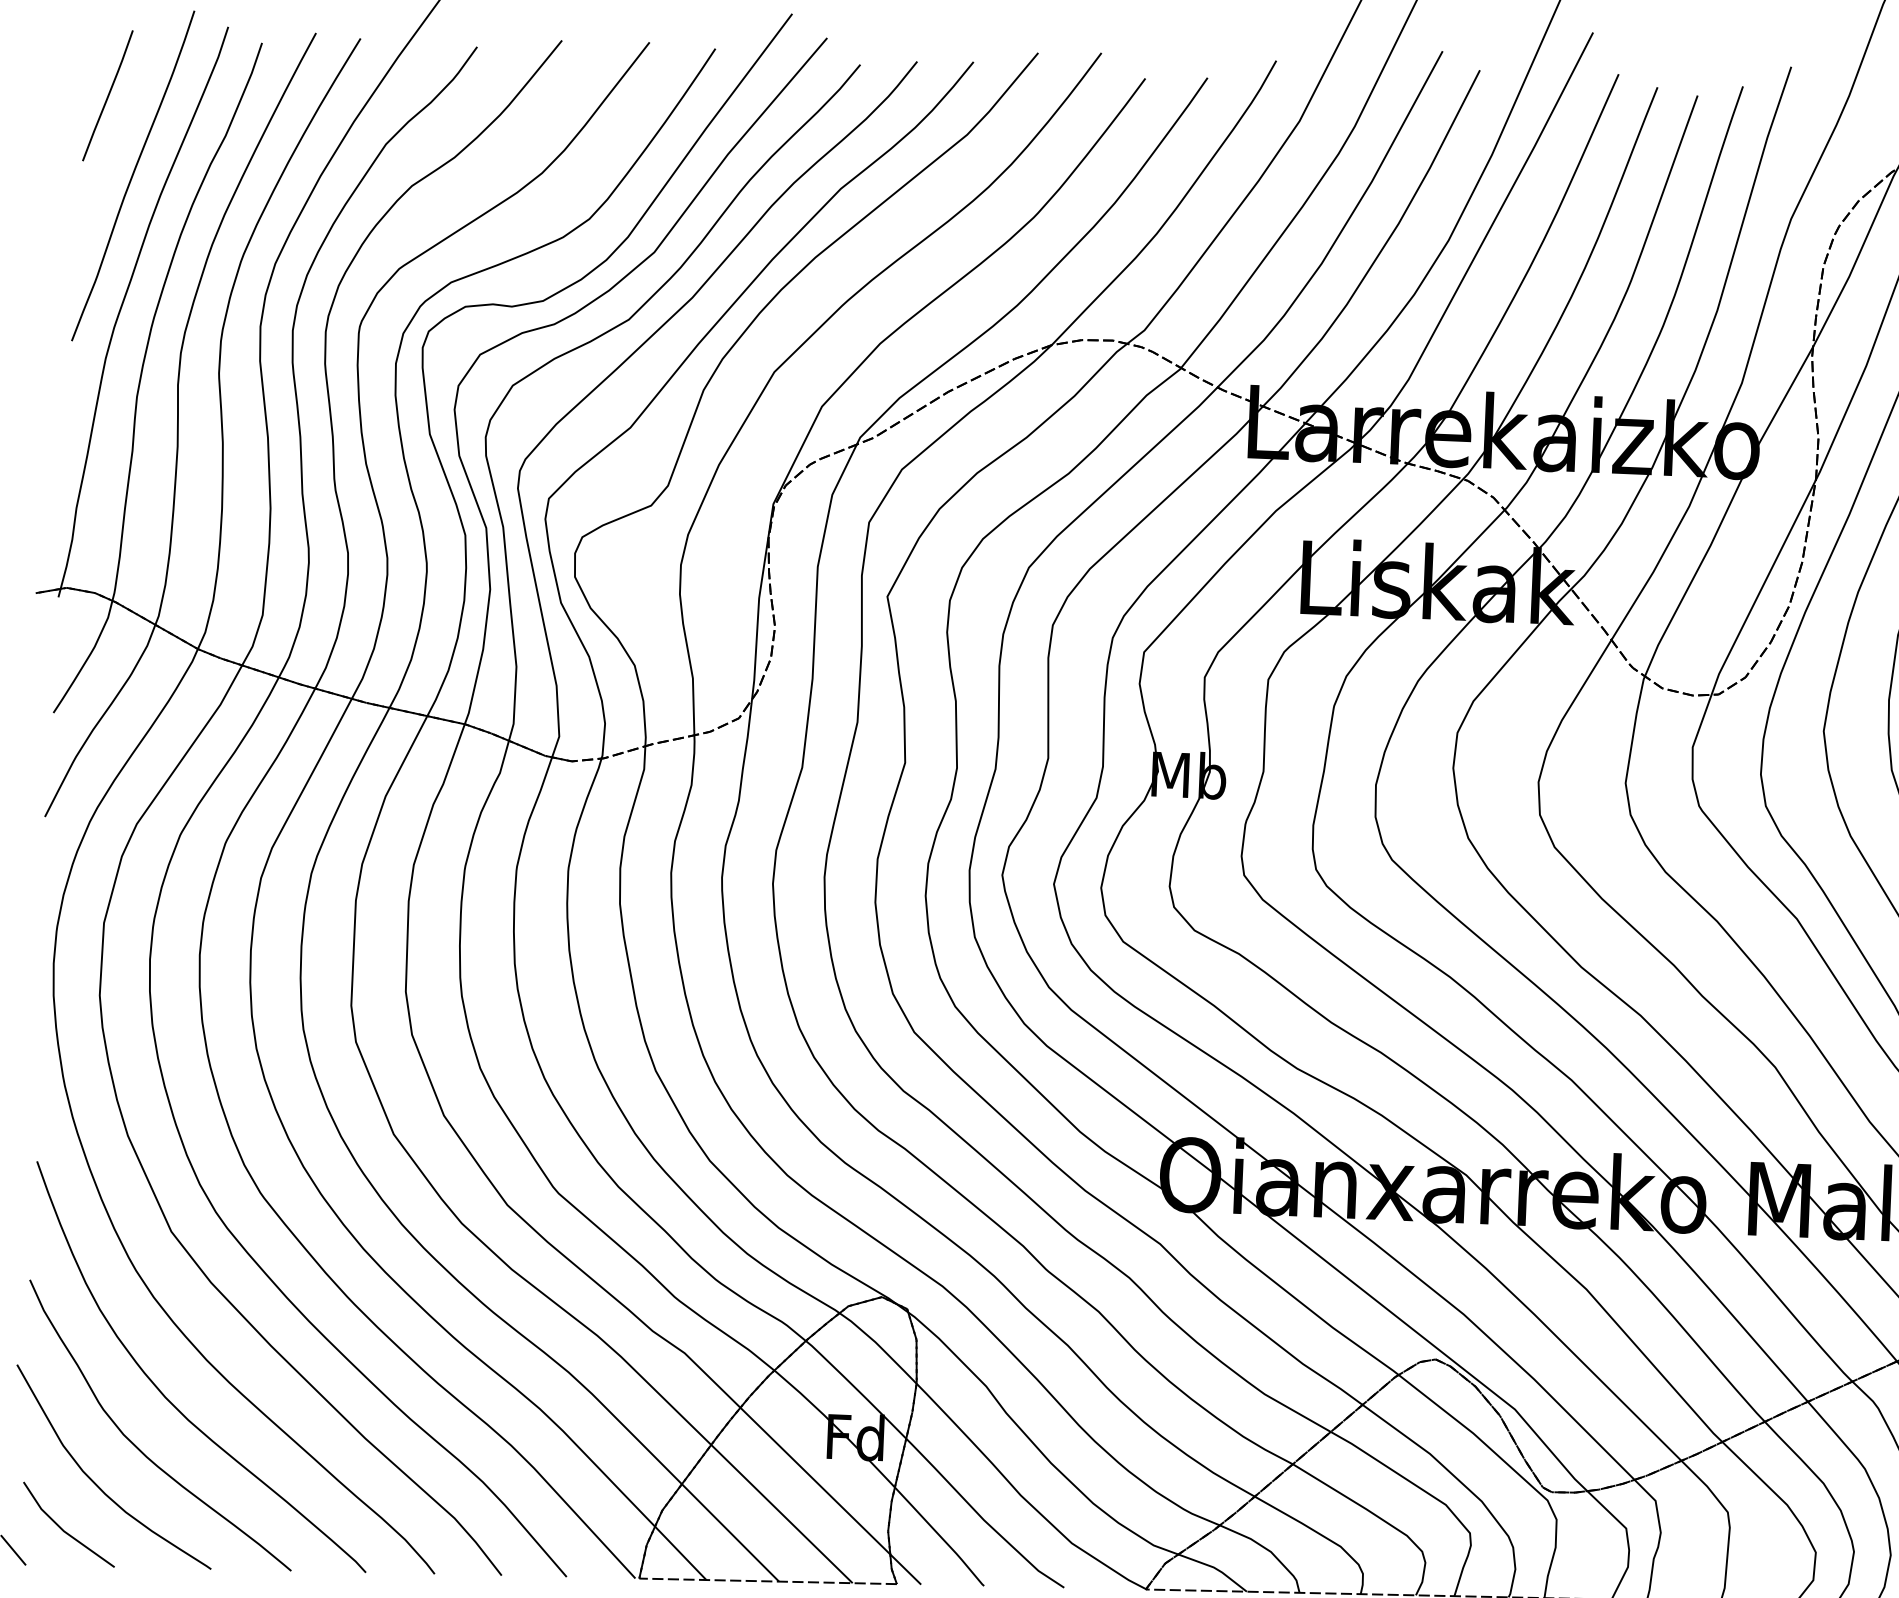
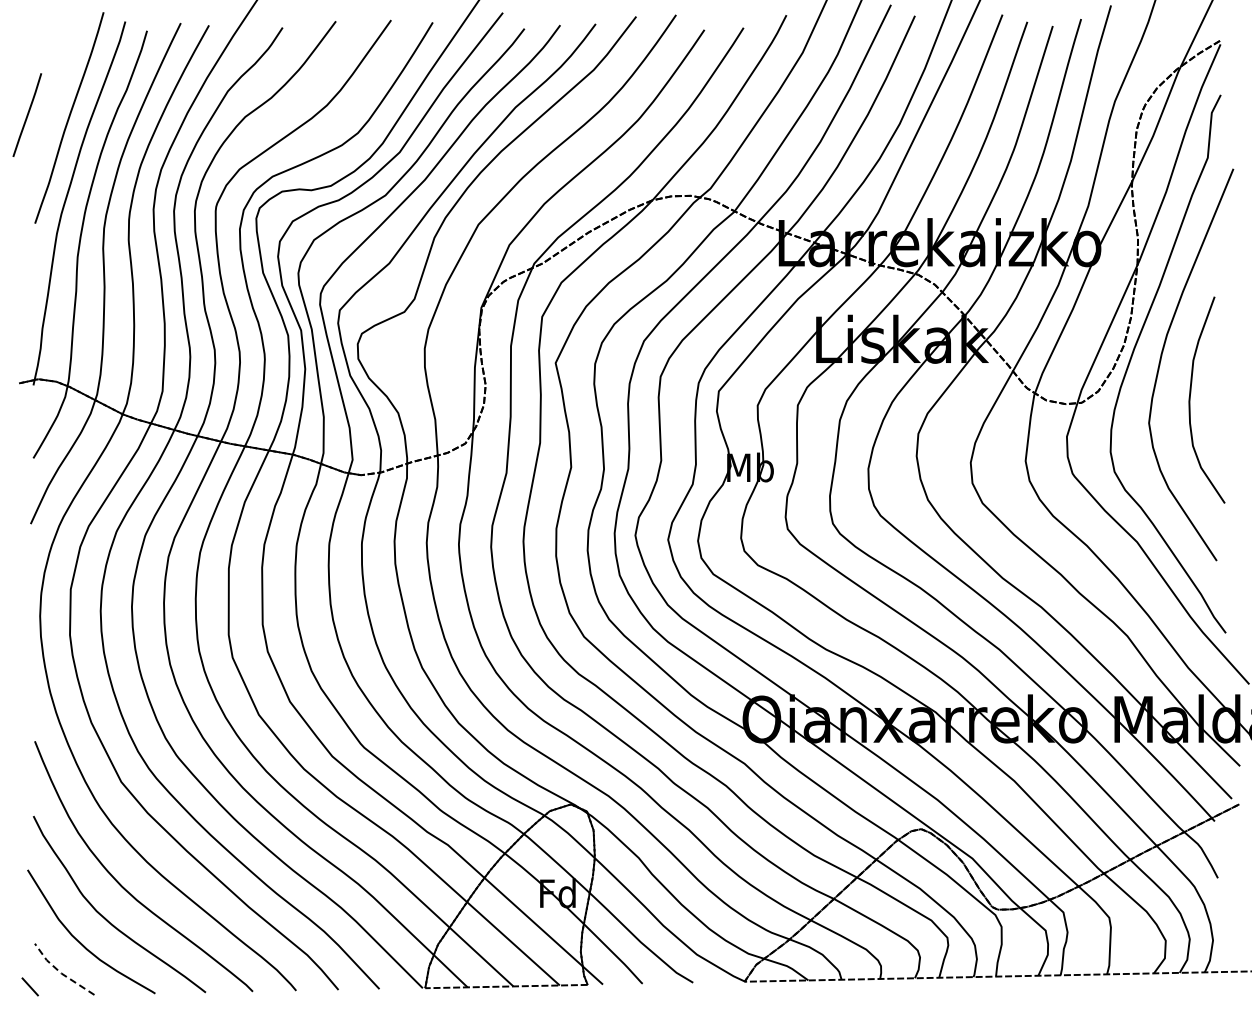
line: (108, 94) -> (27, 114), moved
line: (62, 1529) -> (60, 972), solid -> dashed

